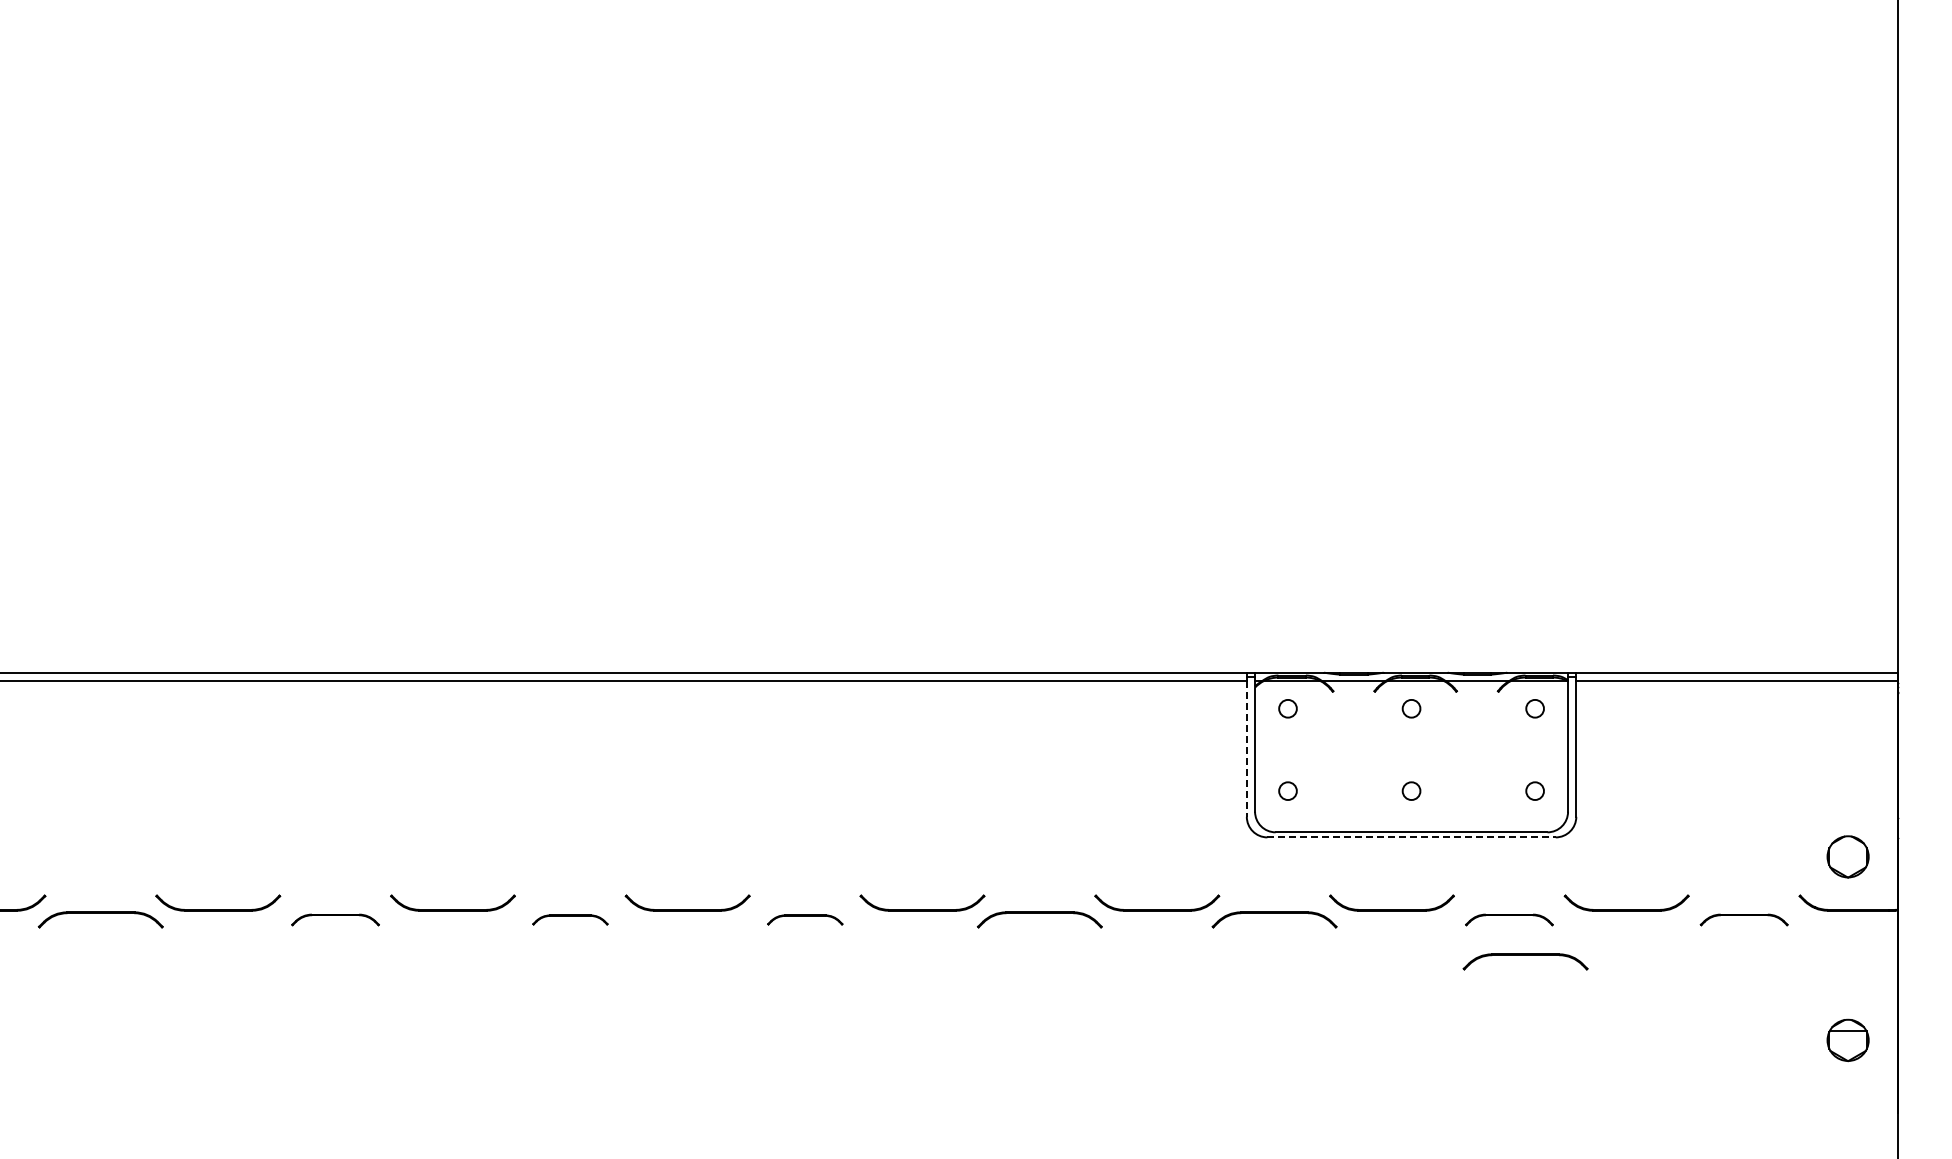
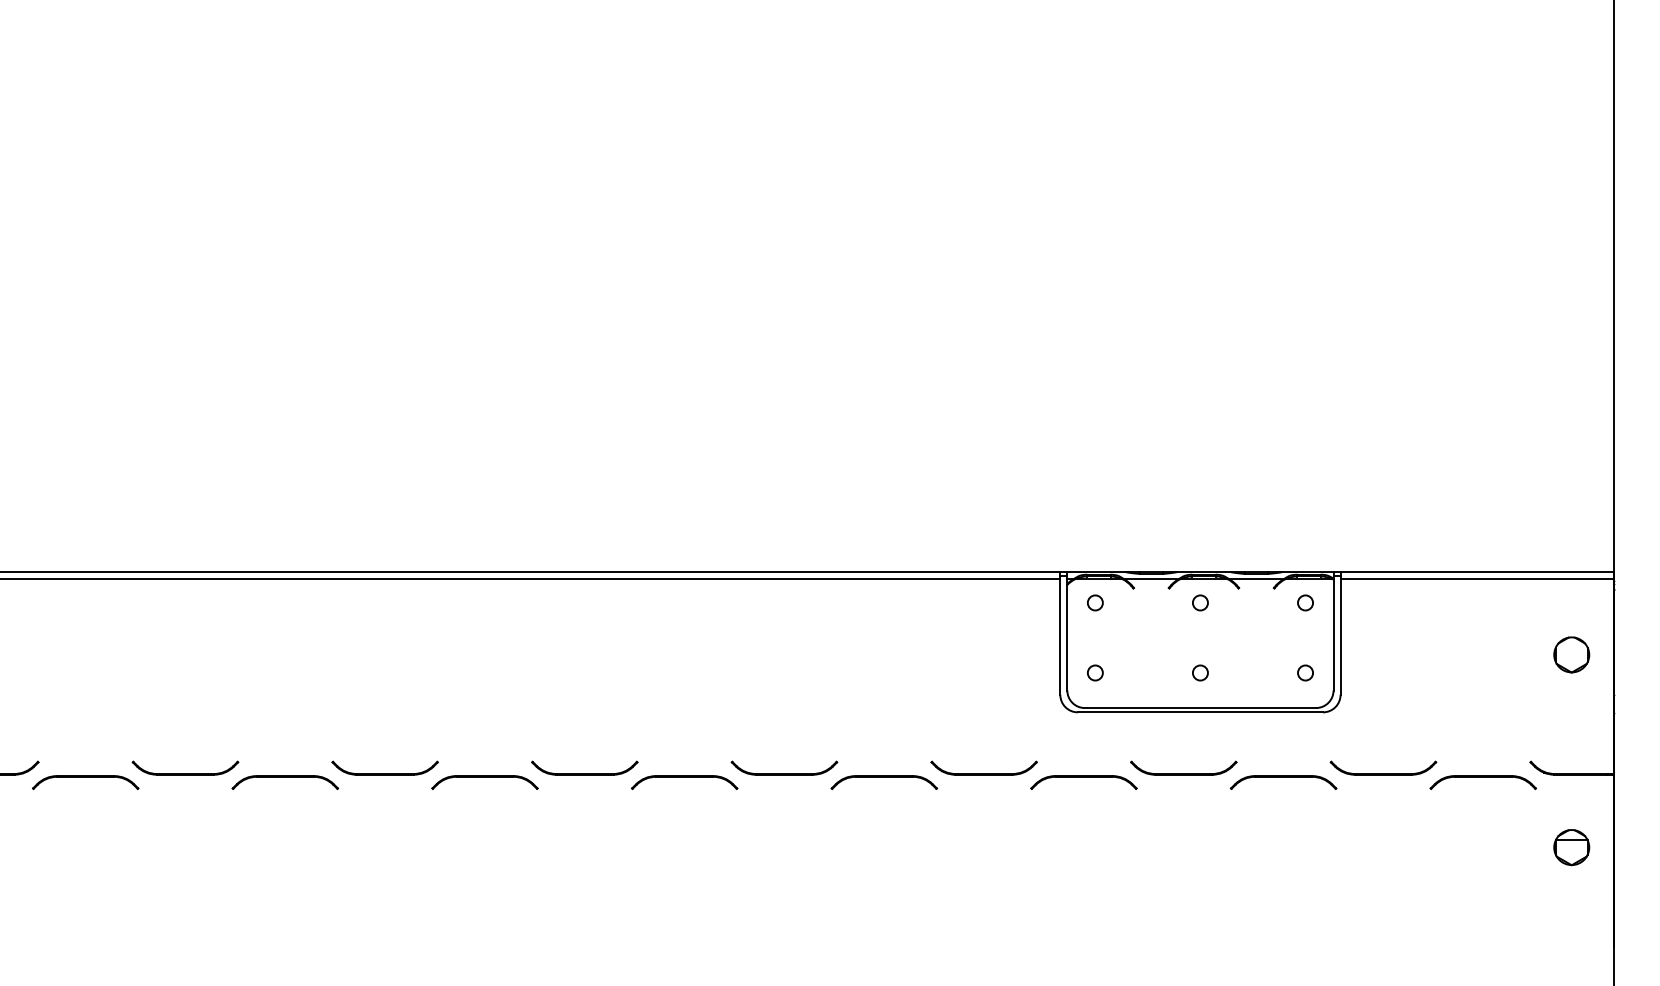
line: (1246, 748) -> (1060, 636), dashed -> solid
line: (1412, 837) -> (1201, 712), dashed -> solid
part: (1847, 856) -> (1571, 654), moved
part: (335, 919) -> (285, 782), size x1.43
part: (570, 919) -> (485, 782), size x1.67
part: (805, 919) -> (684, 782), size x1.67
part: (1509, 919) -> (1283, 782), size x1.43
part: (1744, 919) -> (1483, 782), size x1.43
part: (1525, 961) -> (1297, 817), removed
part: (1847, 1040) -> (1571, 847), moved

